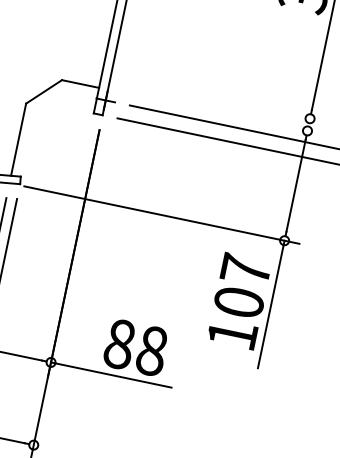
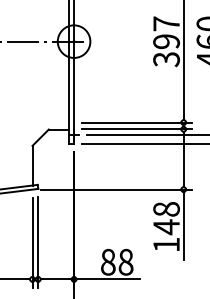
line: (224, 100) -> (136, 122), added
line: (221, 113) -> (136, 129), added
text: (242, 286) -> (166, 218), 107 -> 148

